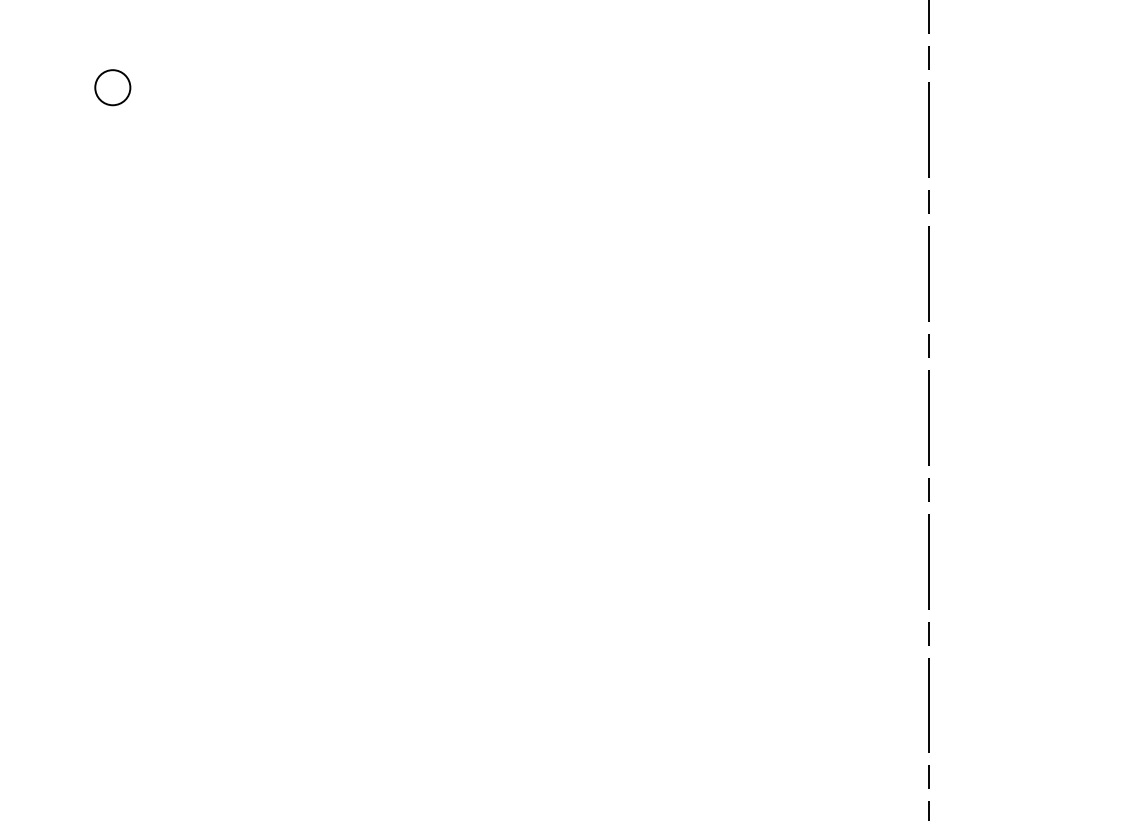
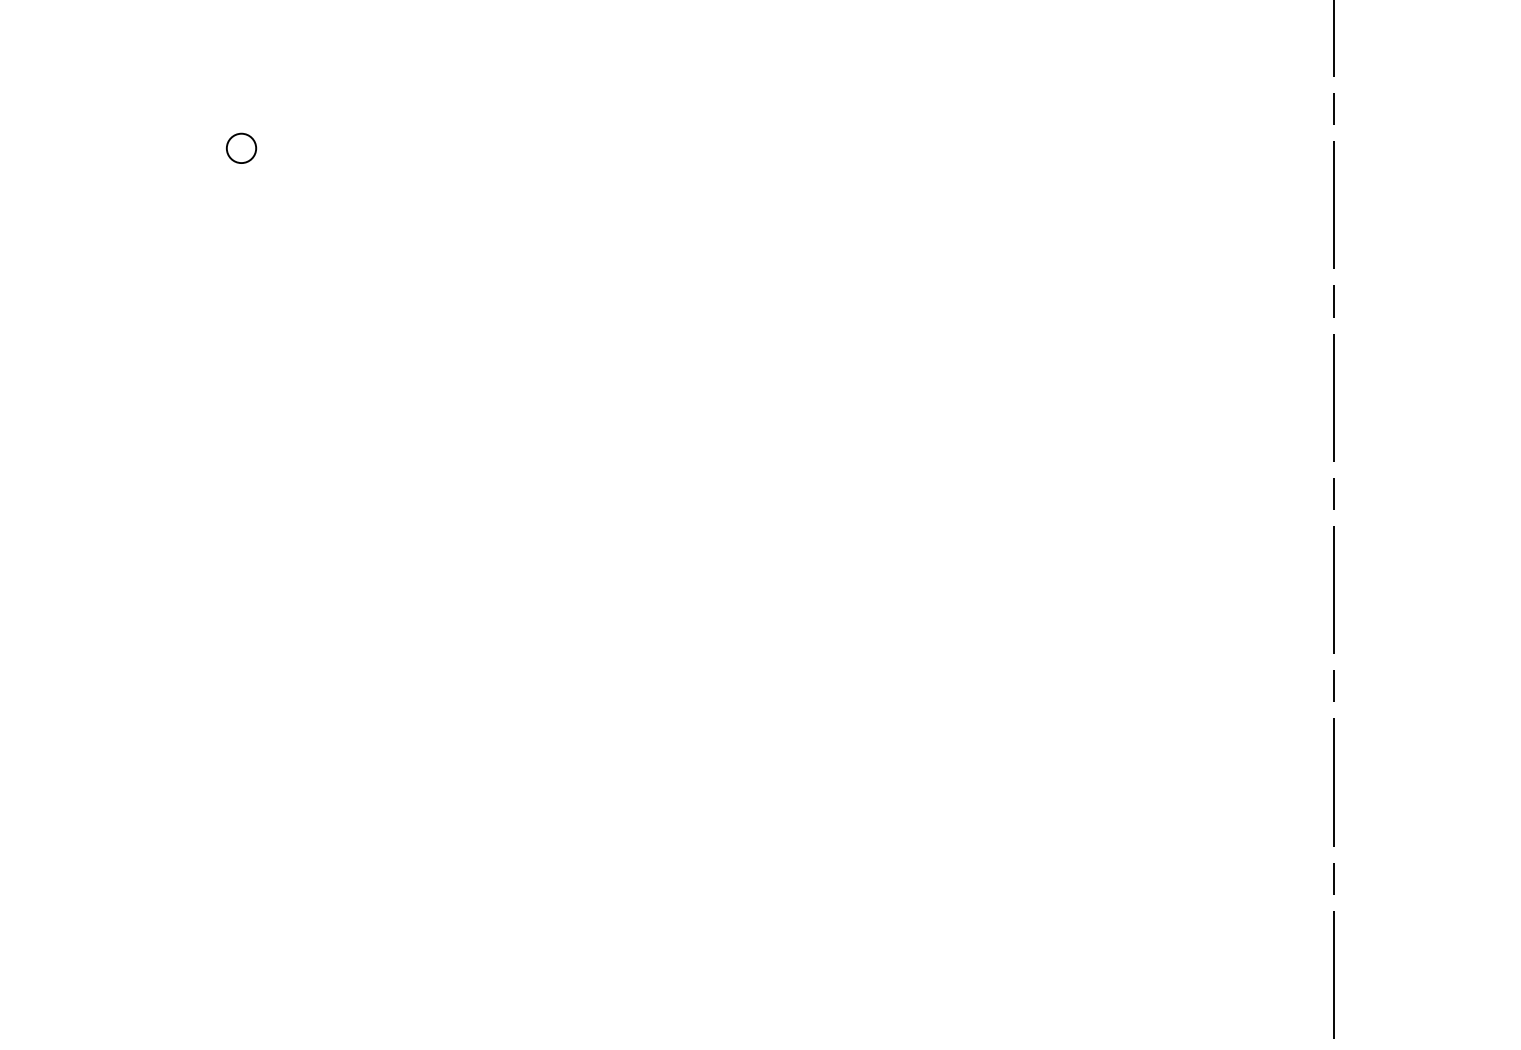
circle: (112, 87) -> (241, 147), size x0.62

